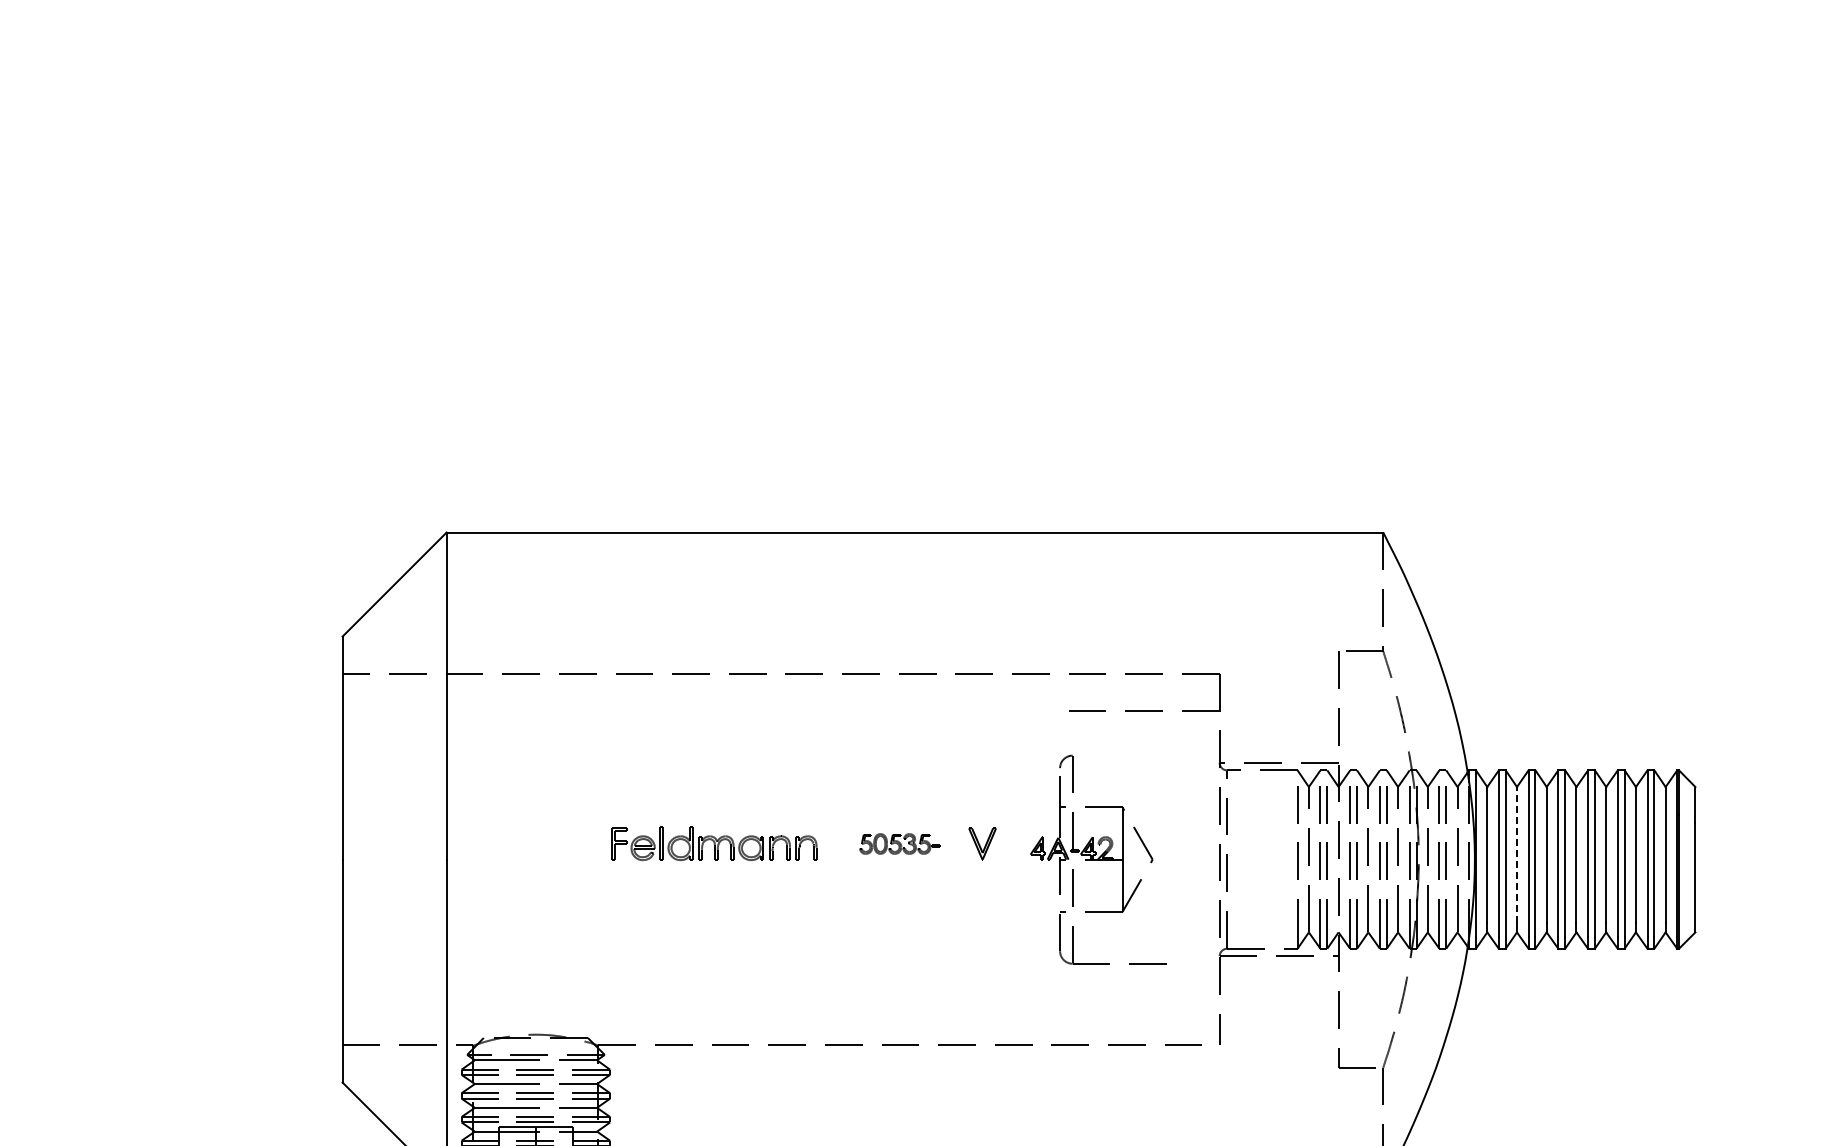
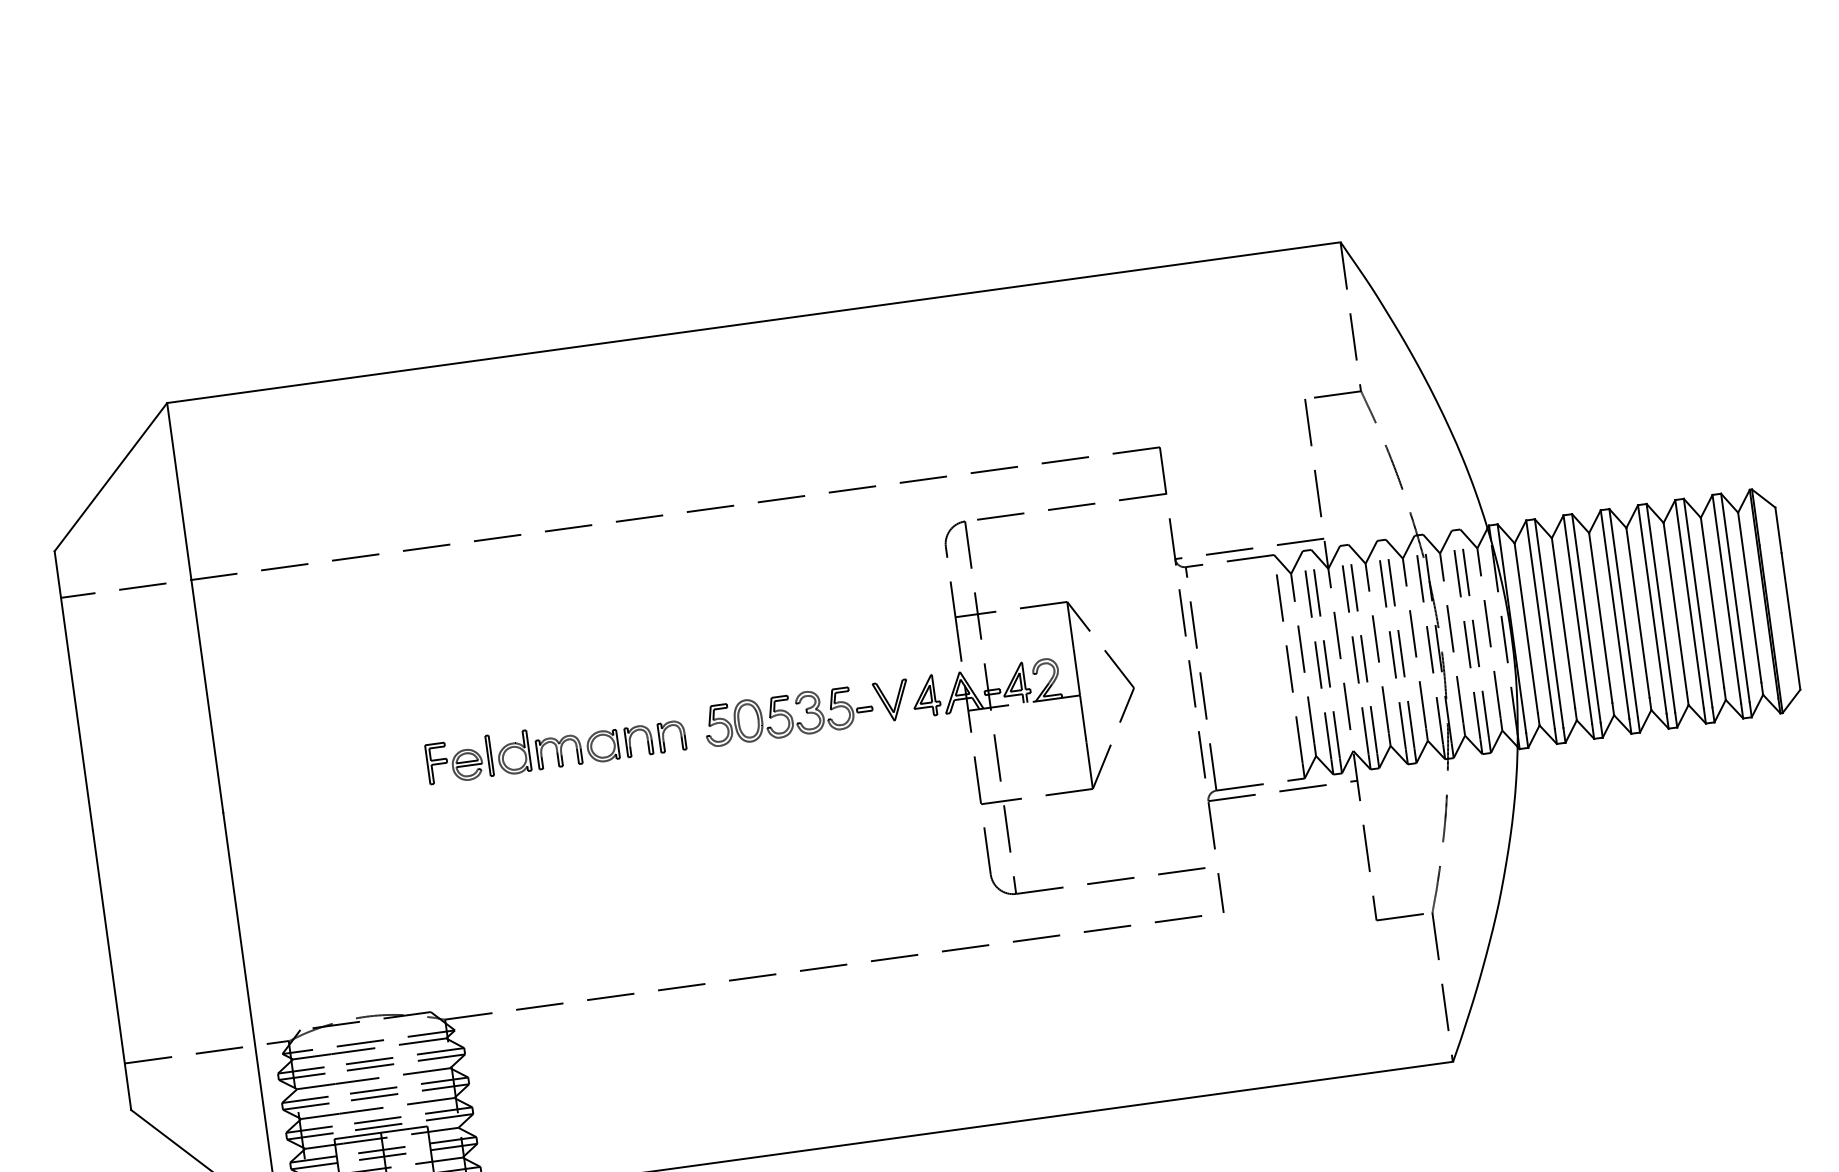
part: (899, 843) -> (787, 714), size x1.67
line: (1517, 854) -> (1564, 622), dashed -> solid
part: (1103, 859) -> (1046, 699), size x1.43

